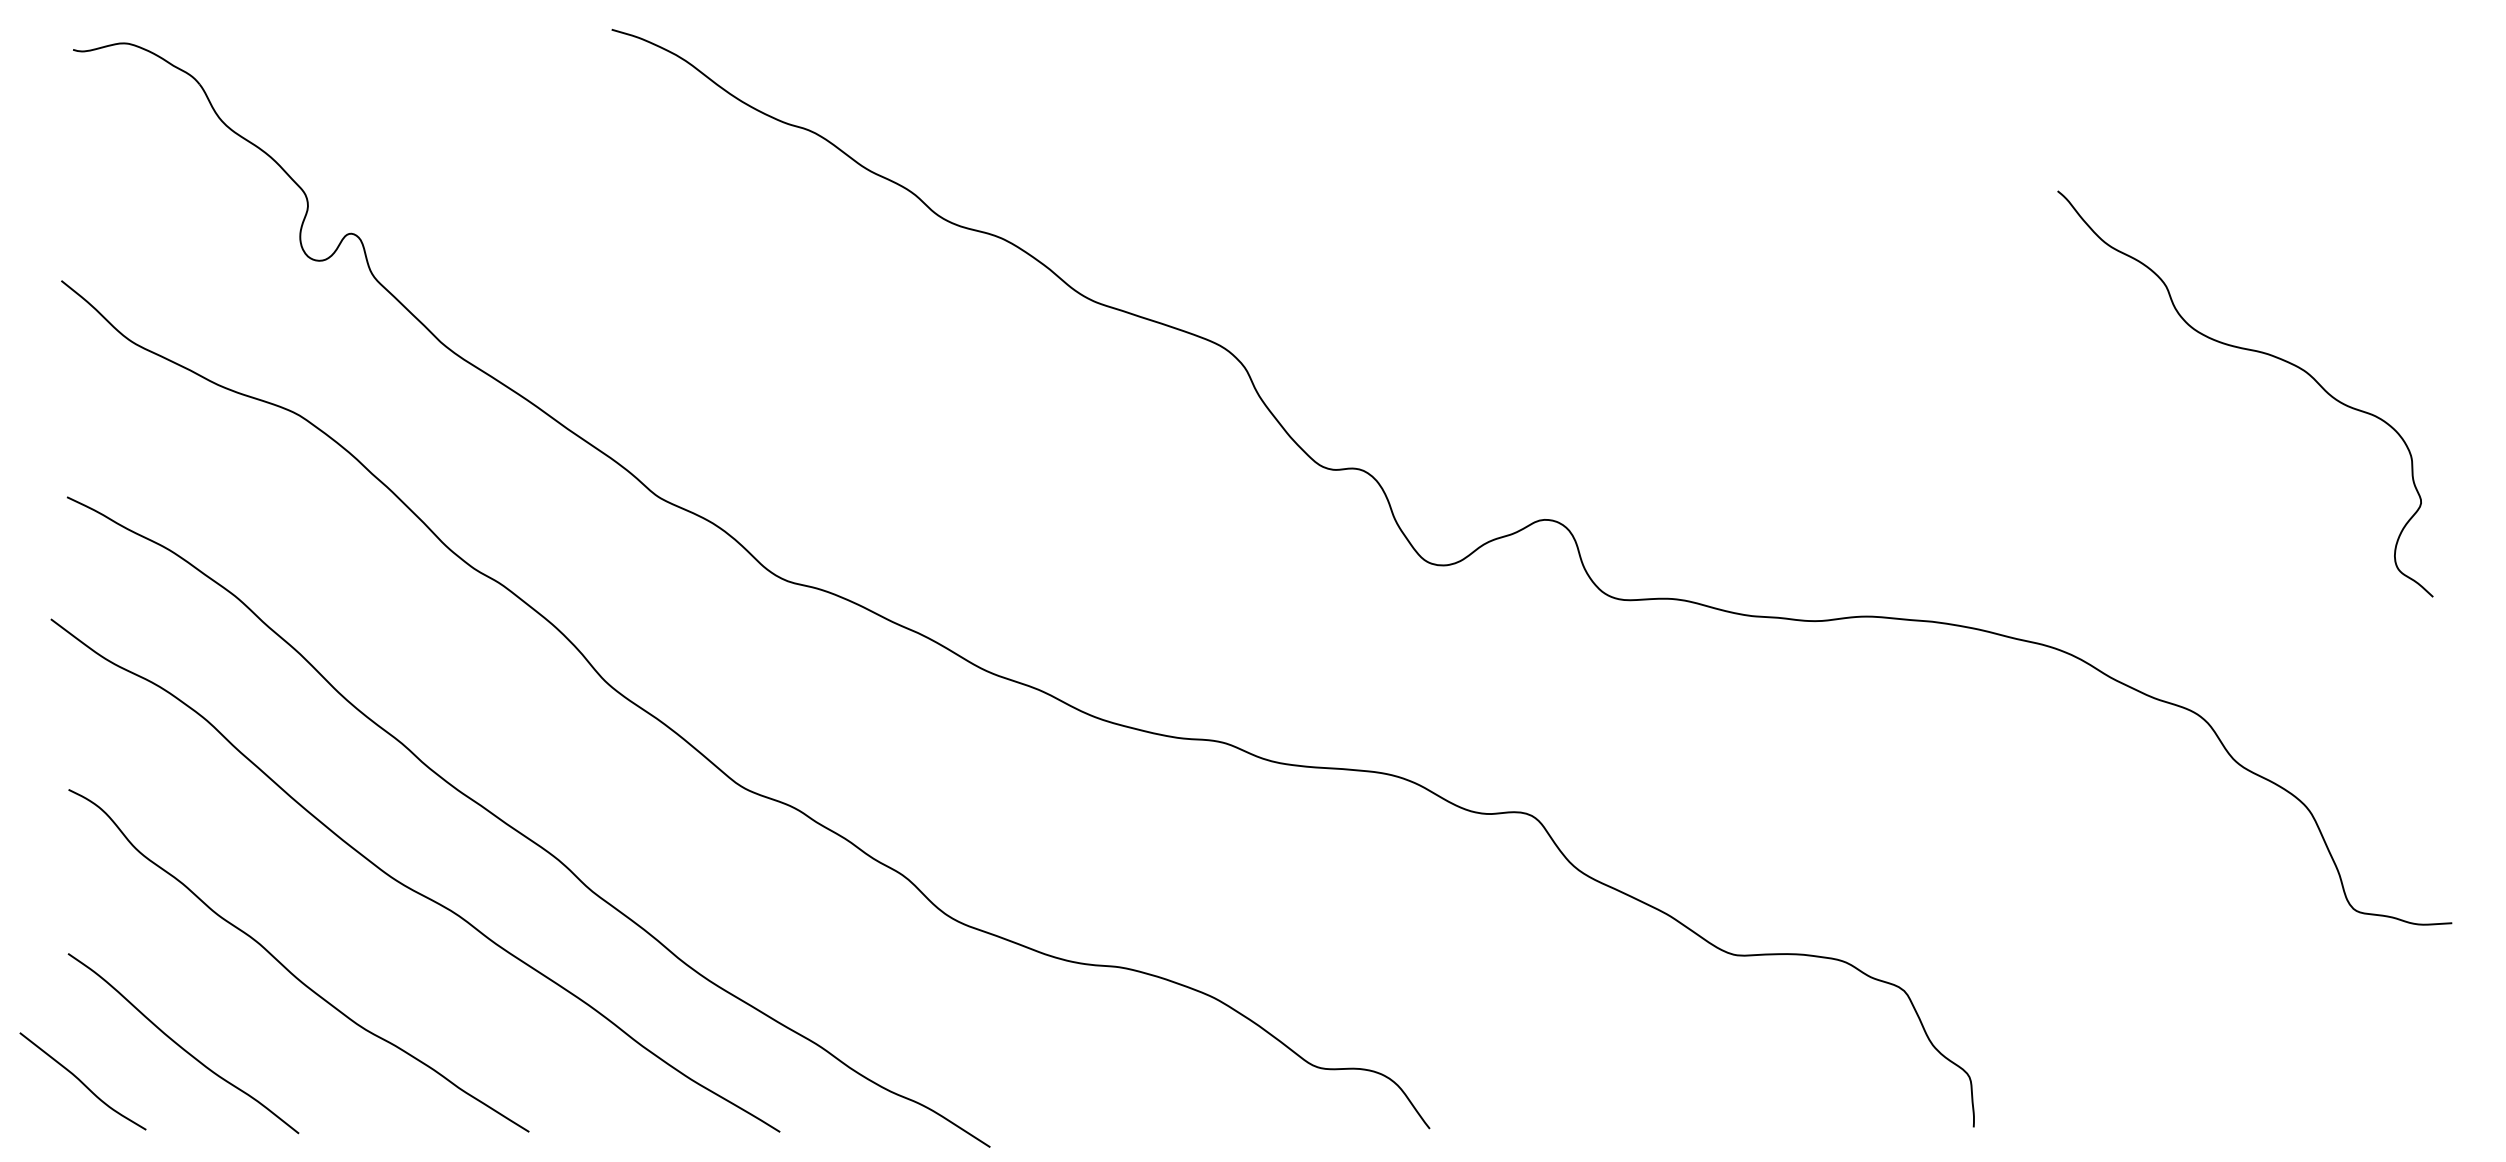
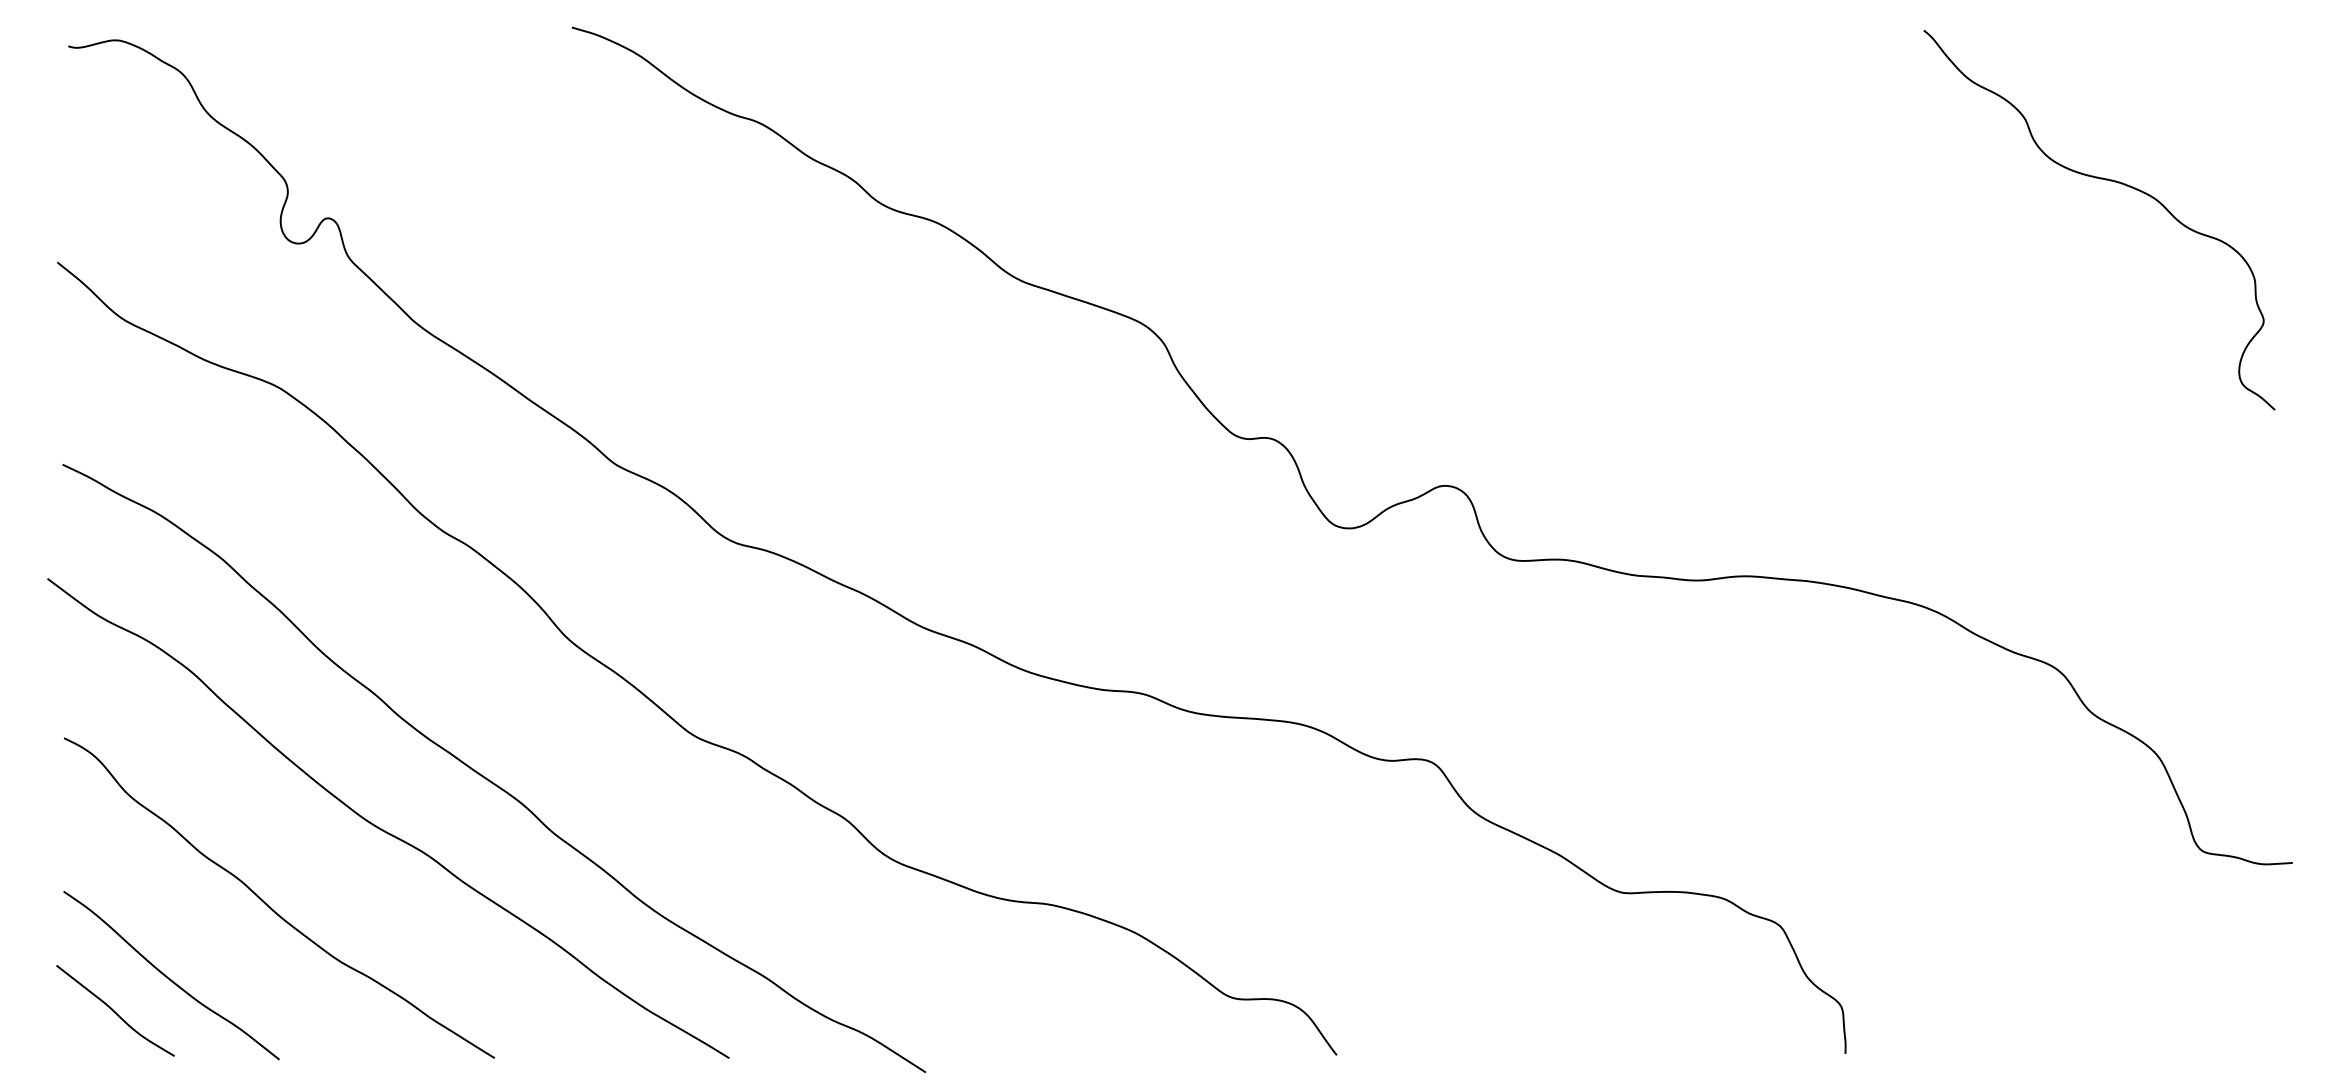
curve: (2251, 351) -> (2105, 180), moved
curve: (81, 1080) -> (114, 1010), moved

